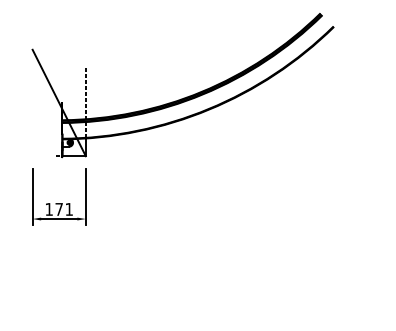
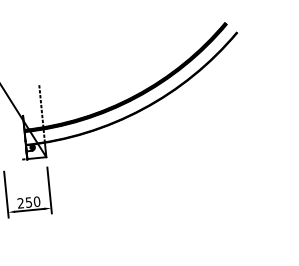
text: (59, 208) -> (29, 201), 171 -> 250

